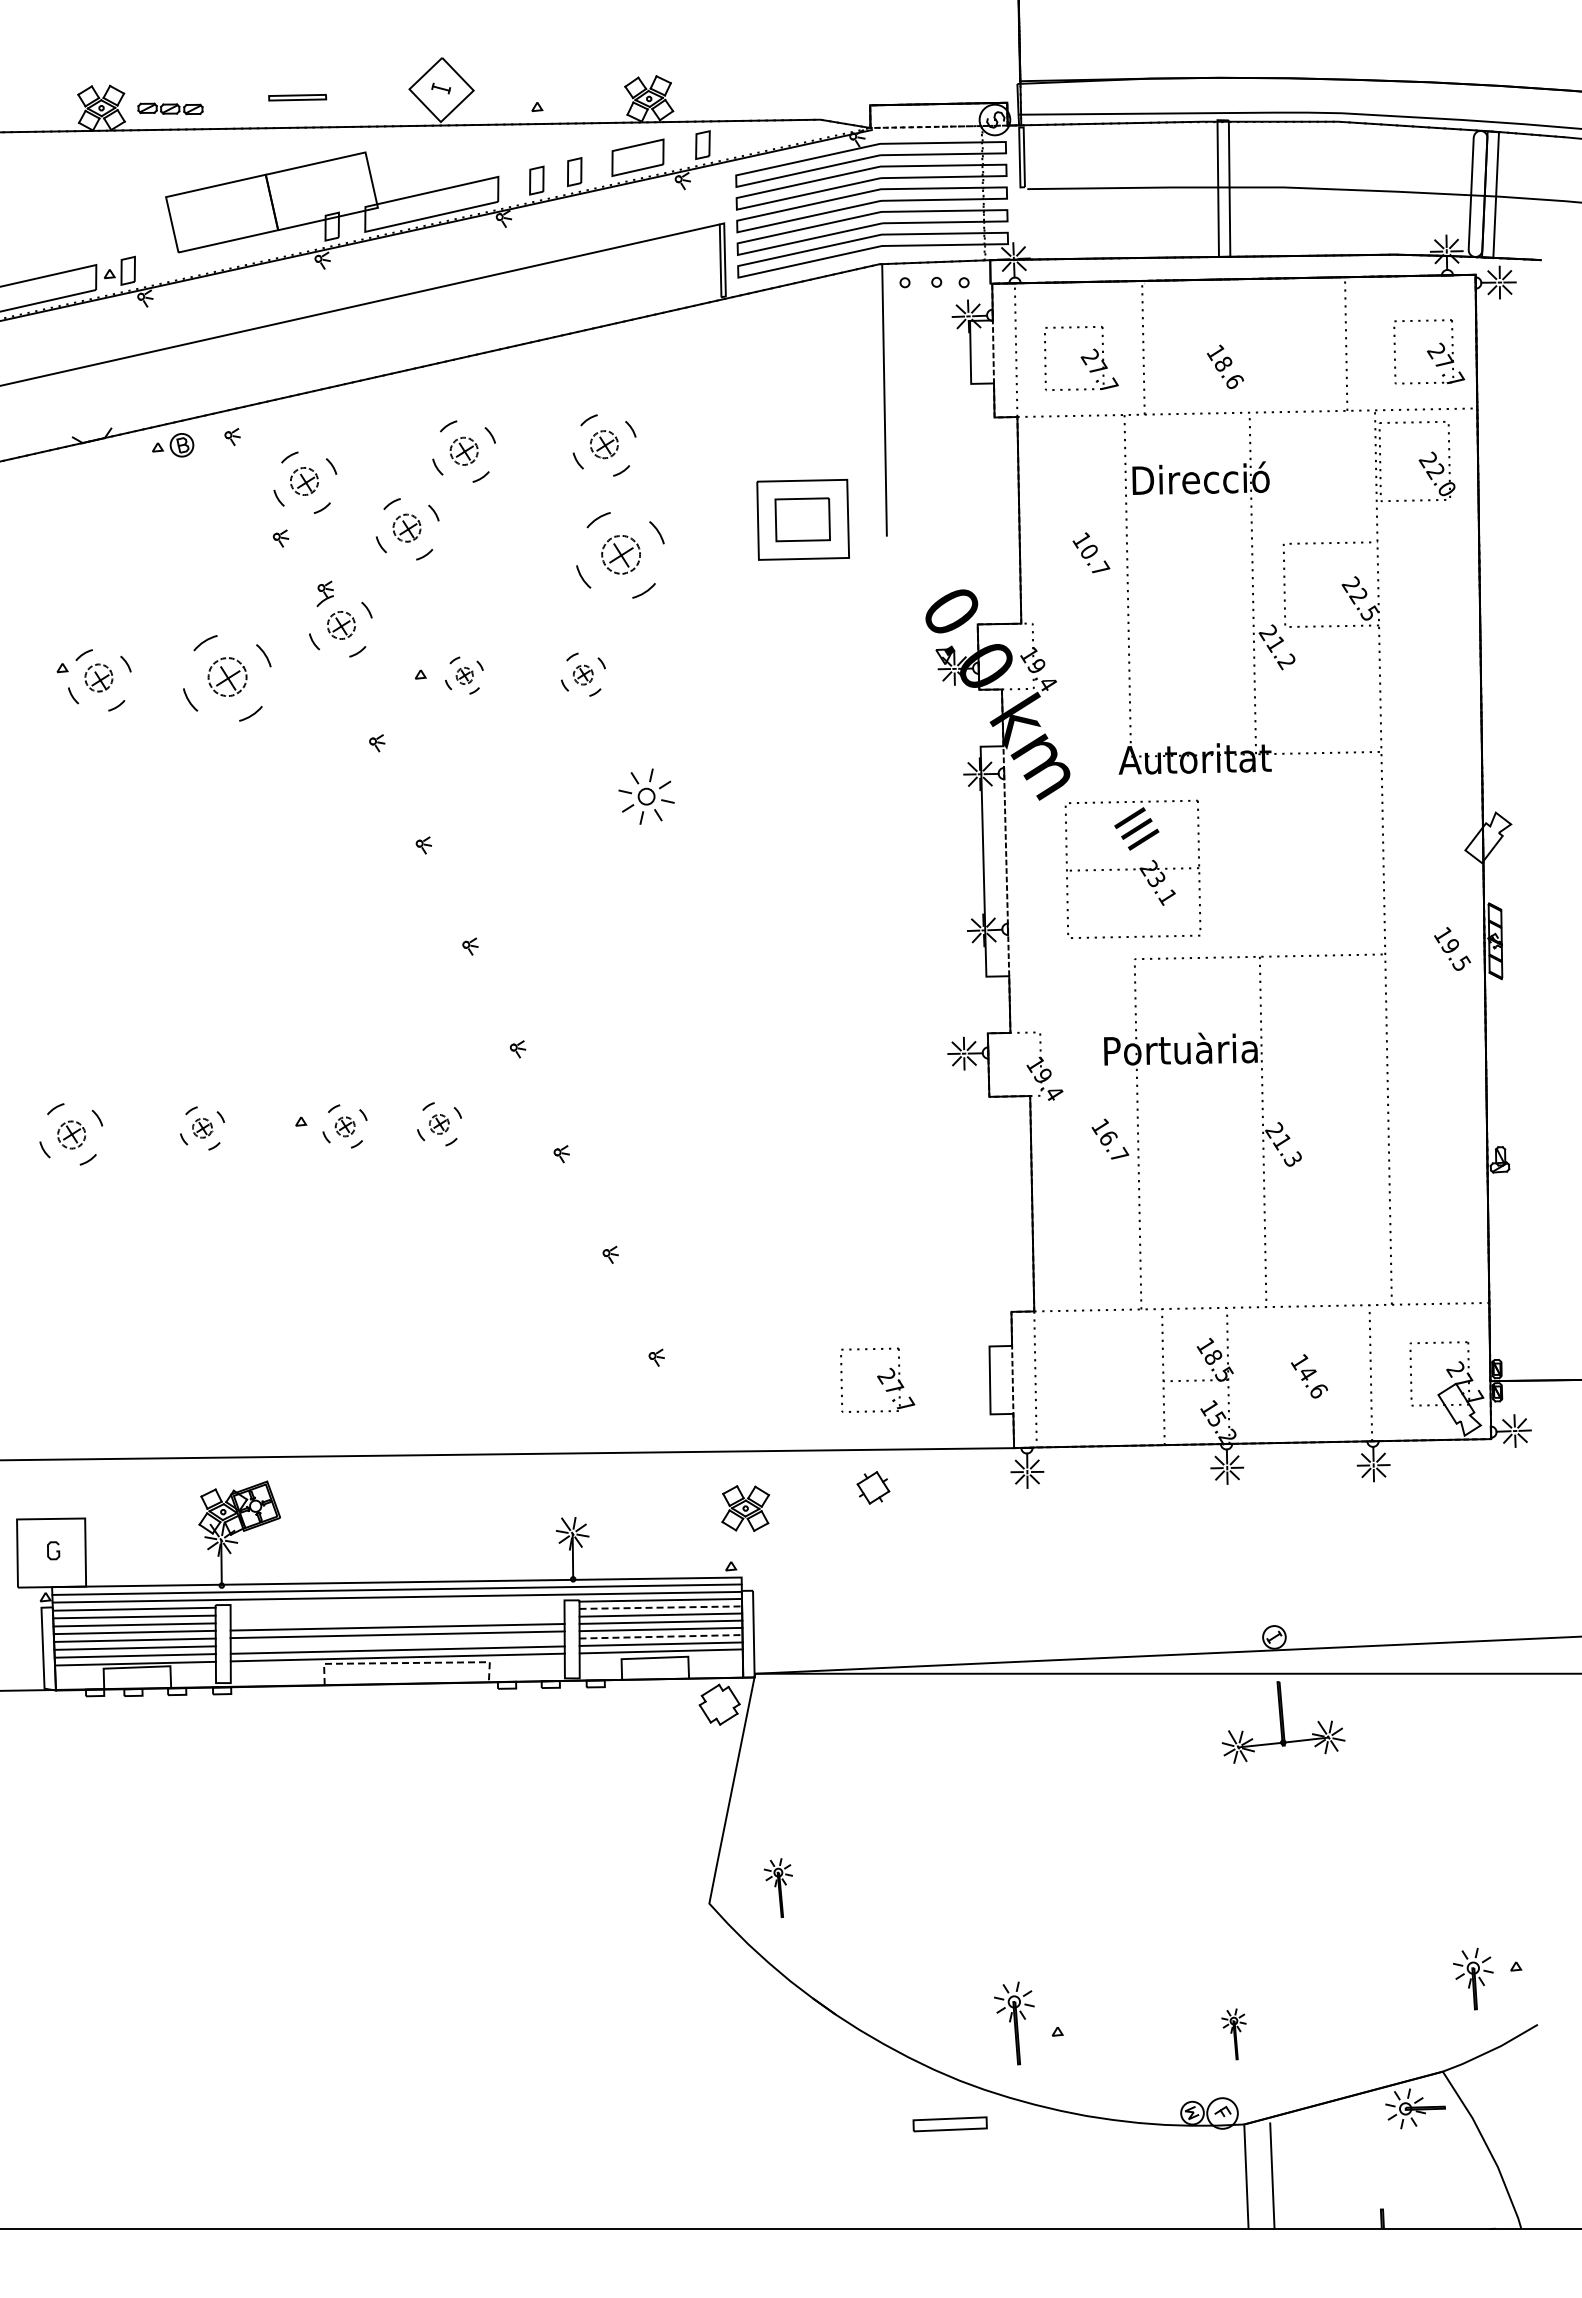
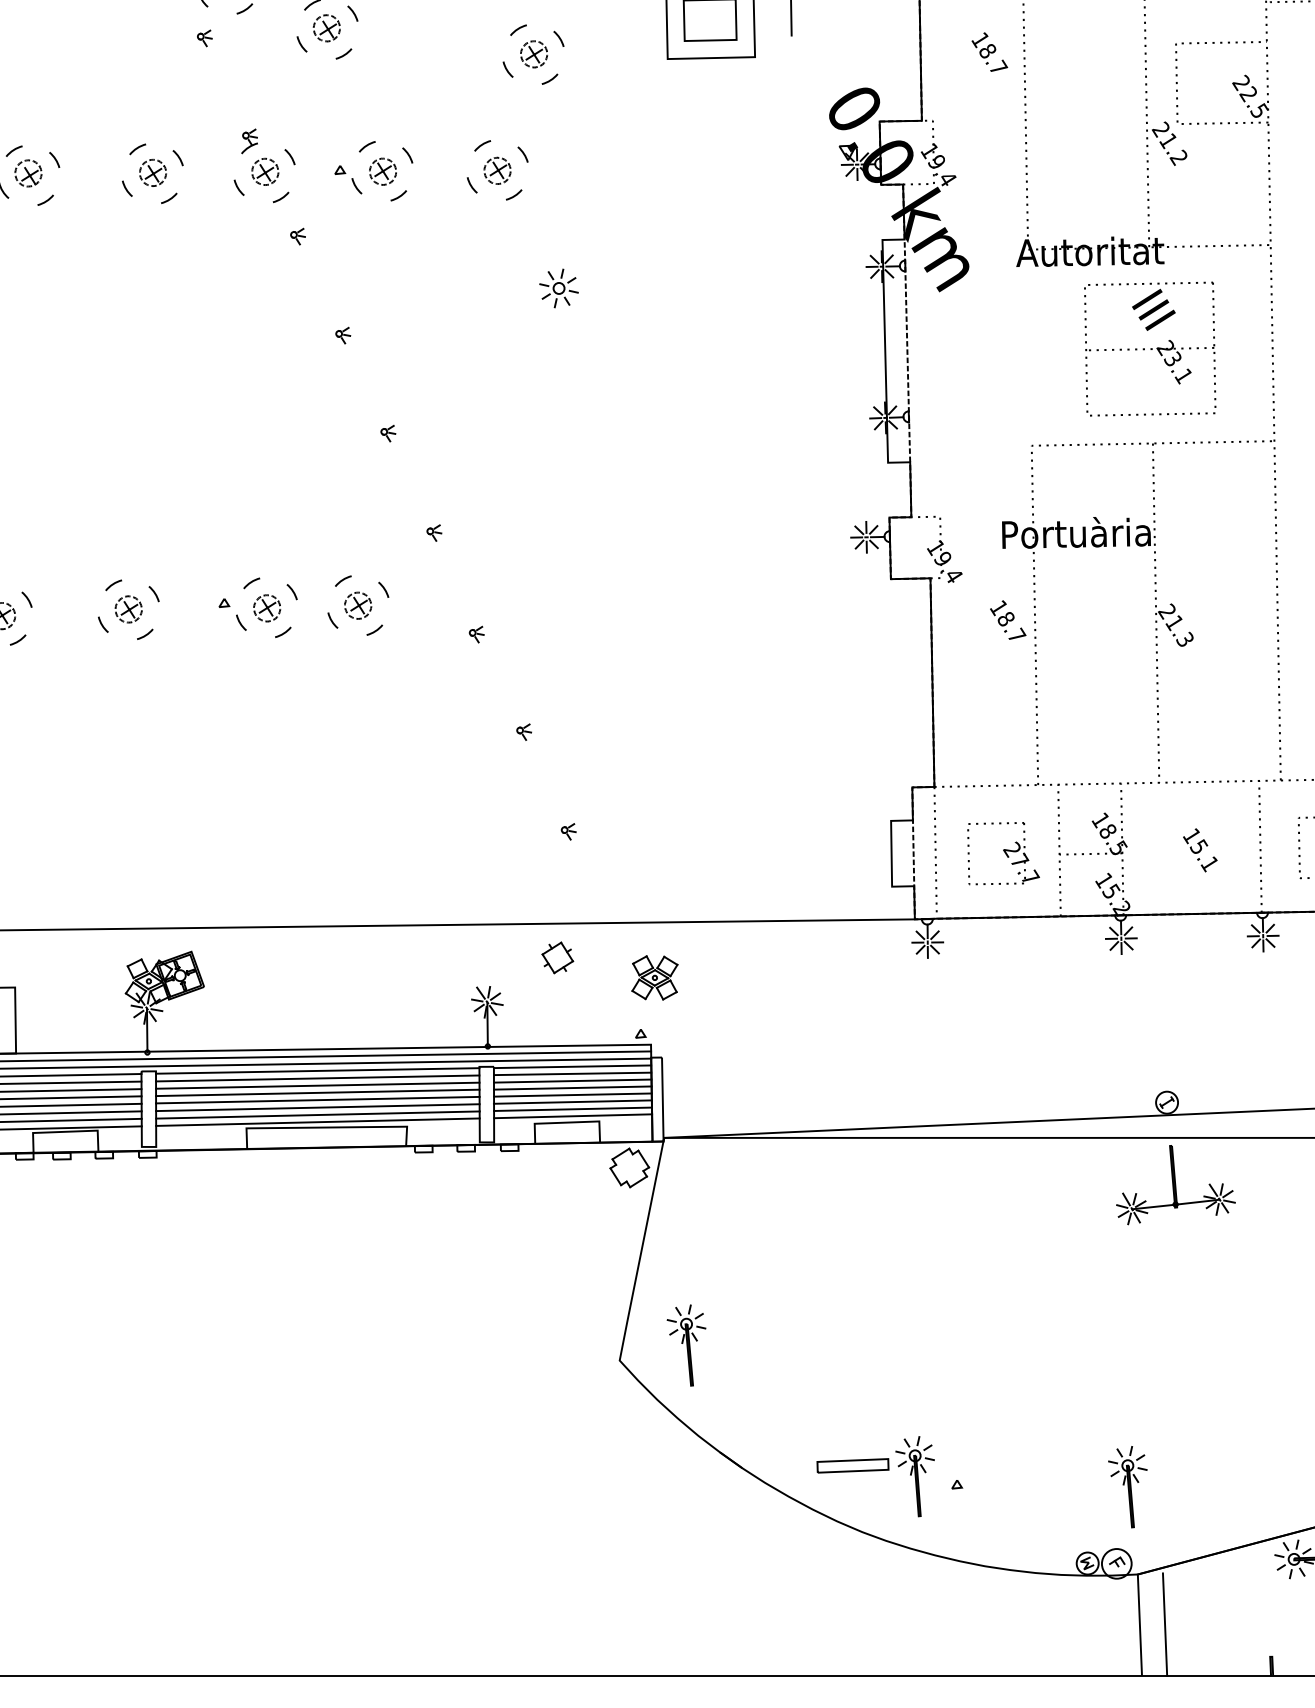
text: (1088, 551) -> (986, 50), 10.7 -> 18.7
part: (620, 555) -> (533, 54), size x0.71
part: (340, 618) -> (264, 165), moved
part: (583, 674) -> (497, 170), size x1.43
part: (464, 675) -> (382, 171), size x1.67
part: (227, 678) -> (152, 173), size x0.71
part: (646, 796) -> (558, 288), size x0.71
part: (1132, 868) -> (1149, 348), moved
part: (439, 1124) -> (358, 605), size x1.43
part: (344, 1126) -> (266, 607), size x1.43
part: (202, 1128) -> (128, 609), size x1.43
text: (1108, 1137) -> (1006, 618), 16.7 -> 18.7
part: (877, 1379) -> (1003, 852), moved
text: (1312, 1382) -> (1203, 855), 14.6 -> 15.1
part: (873, 1487) -> (557, 957), moved
line: (397, 1604) -> (317, 1070), added
line: (661, 1607) -> (573, 1073), dashed -> solid
line: (397, 1612) -> (317, 1078), added
line: (397, 1619) -> (317, 1085), added
line: (661, 1636) -> (573, 1101), dashed -> solid
line: (397, 1642) -> (317, 1107), added
line: (406, 1663) -> (326, 1127), dashed -> solid
part: (778, 1887) -> (686, 1344), size x1.43
part: (1233, 2034) -> (1127, 1487), size x1.67
part: (949, 2124) -> (852, 1466), moved

